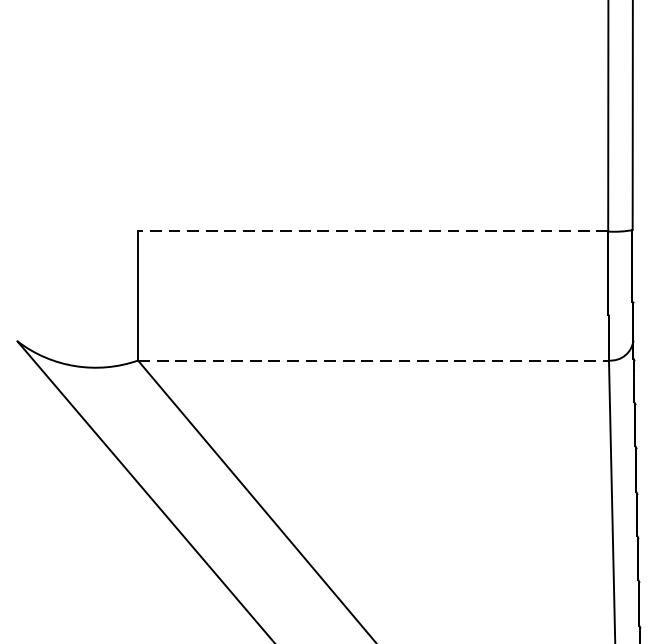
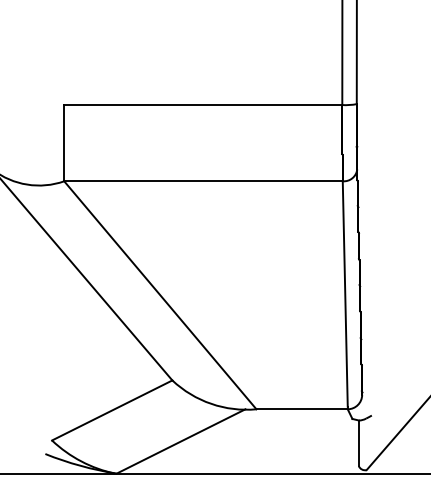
line: (371, 230) -> (202, 104), dashed -> solid
line: (375, 360) -> (204, 181), dashed -> solid

